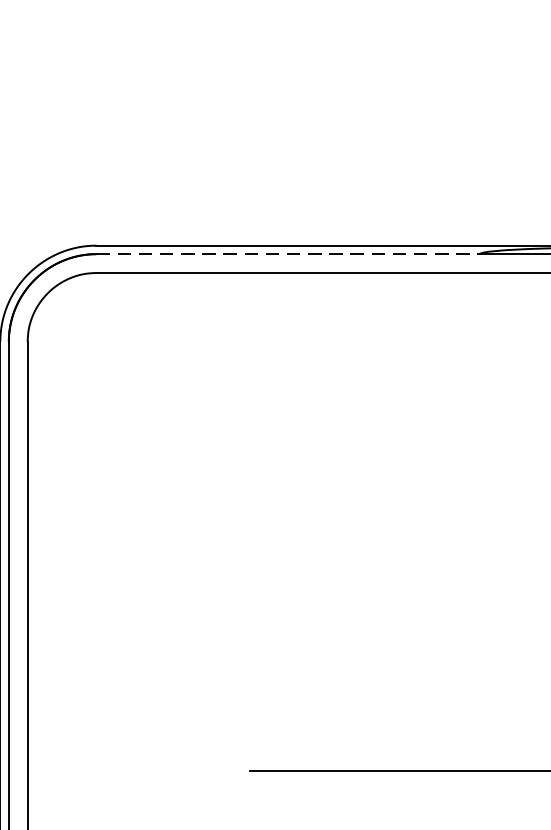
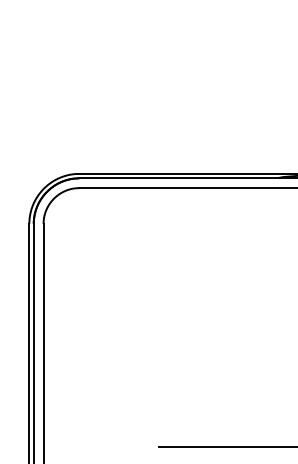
line: (289, 254) -> (179, 178), dashed -> solid

